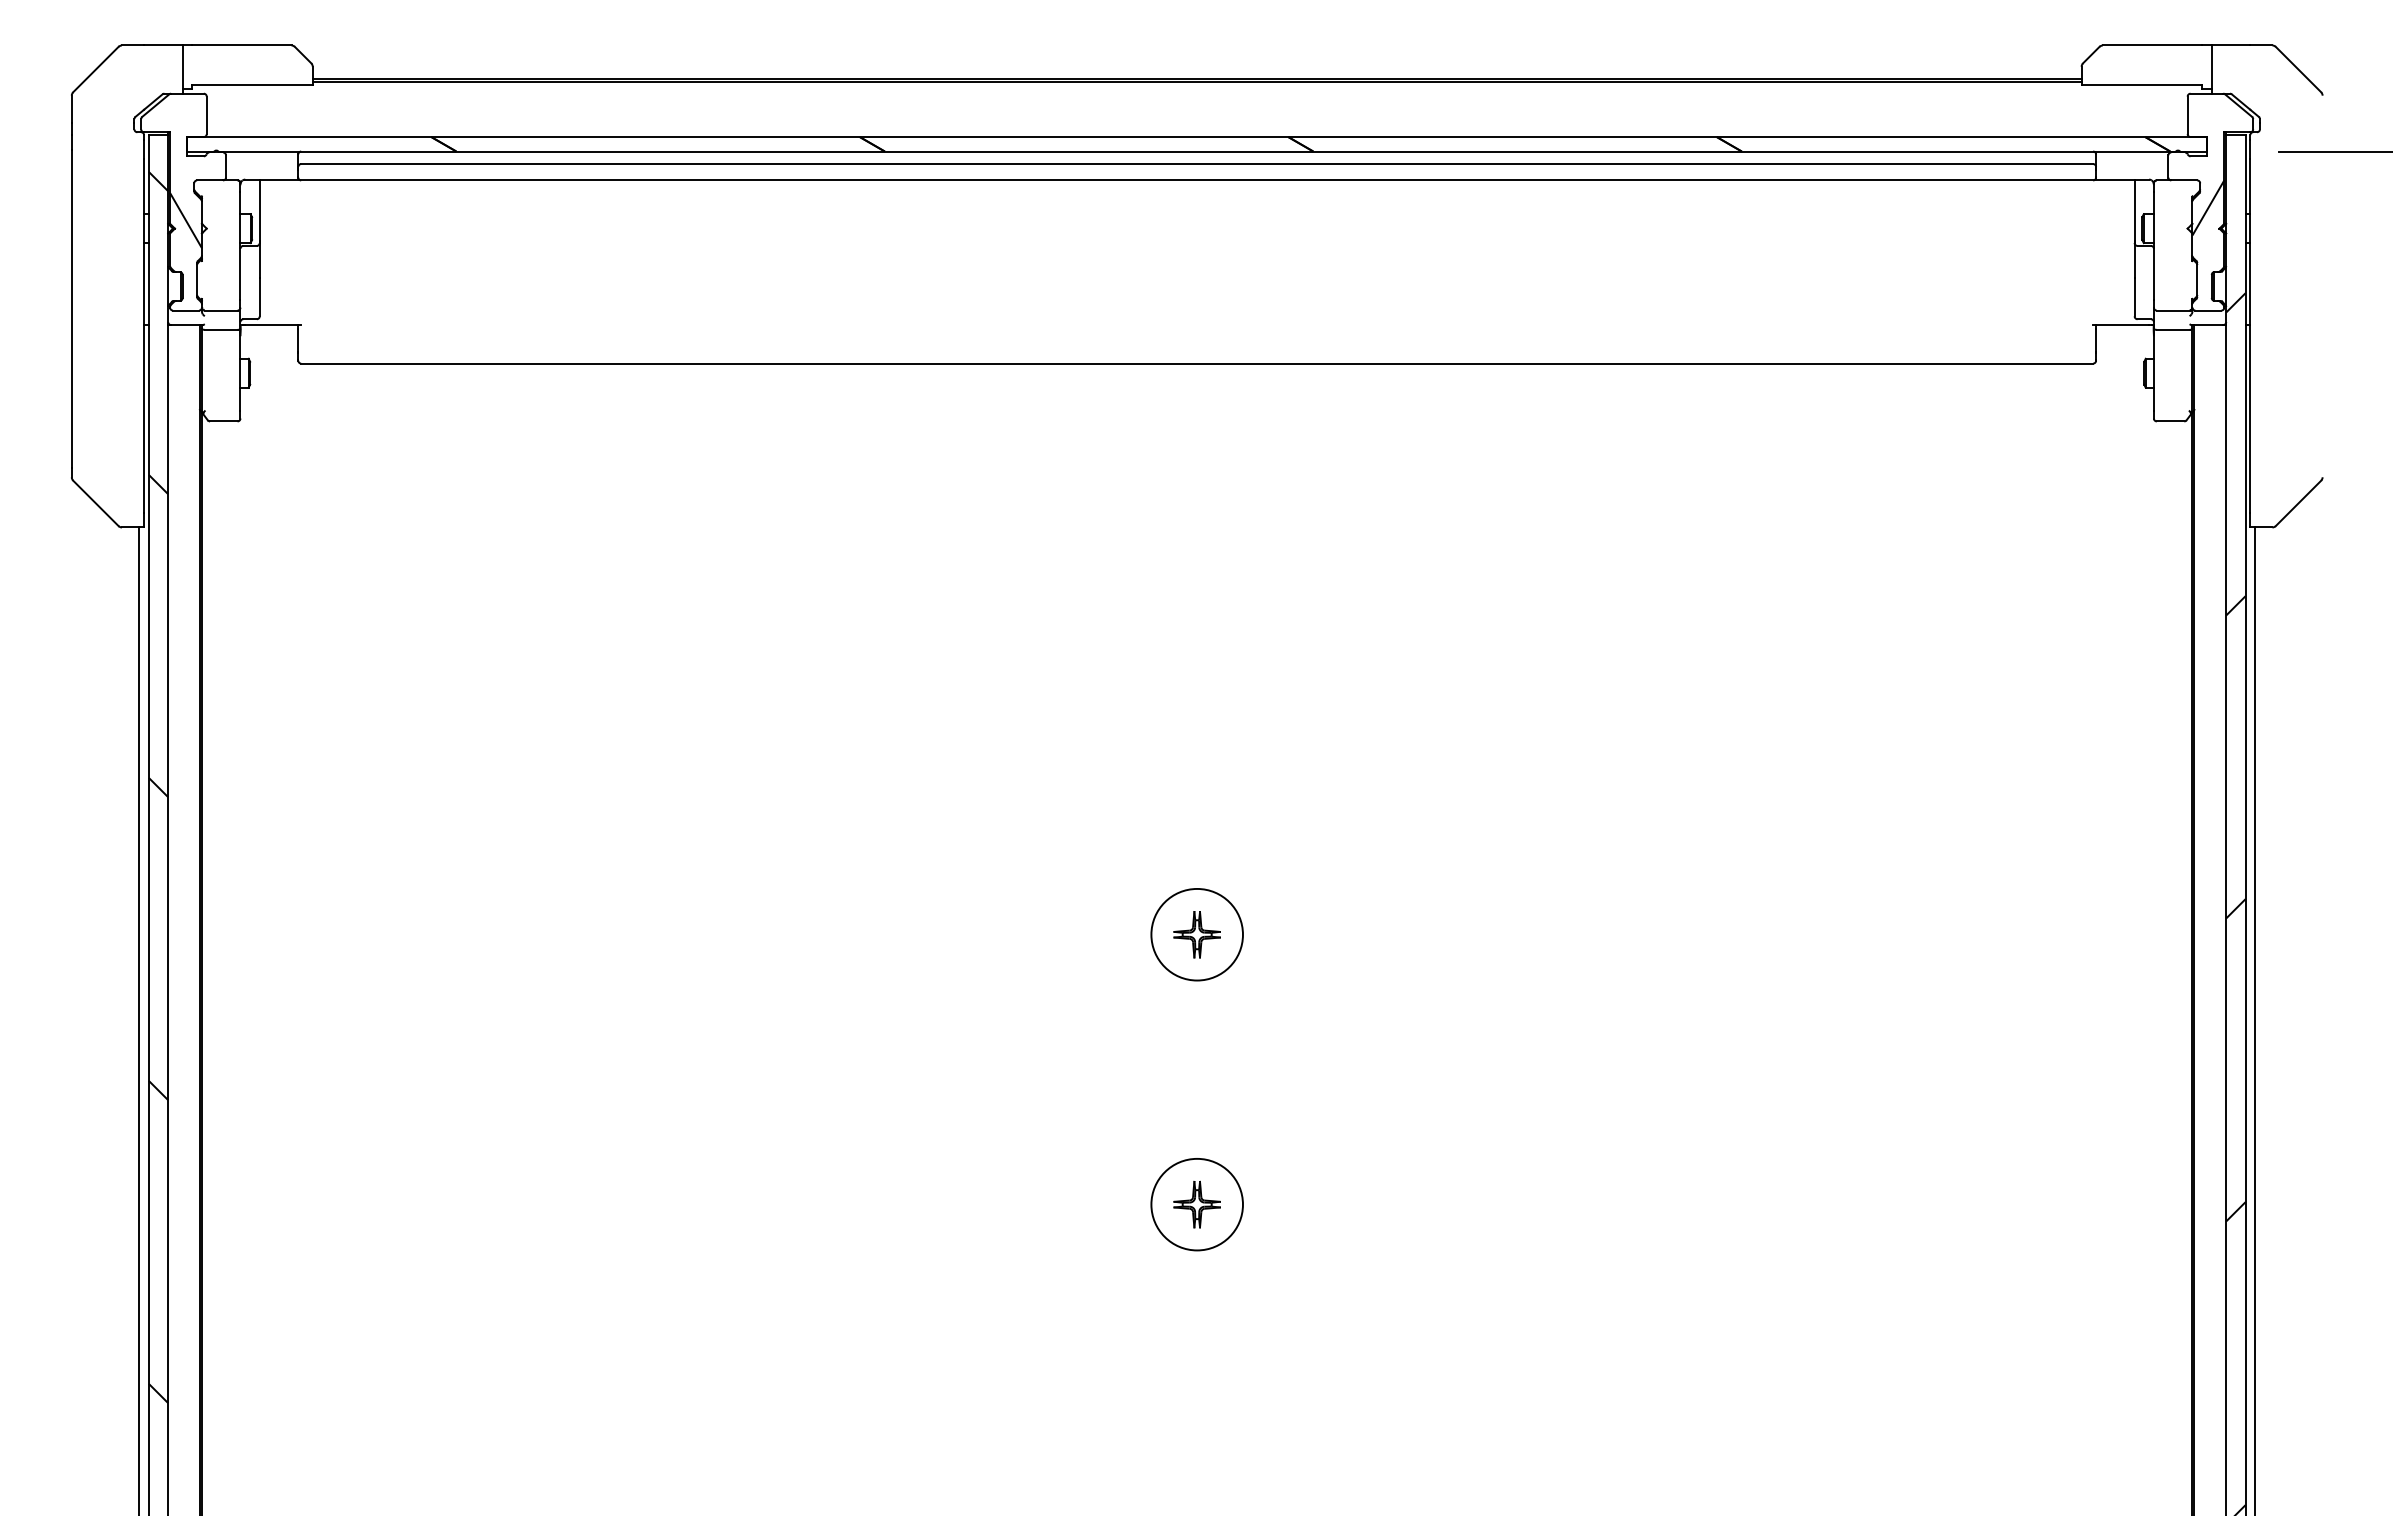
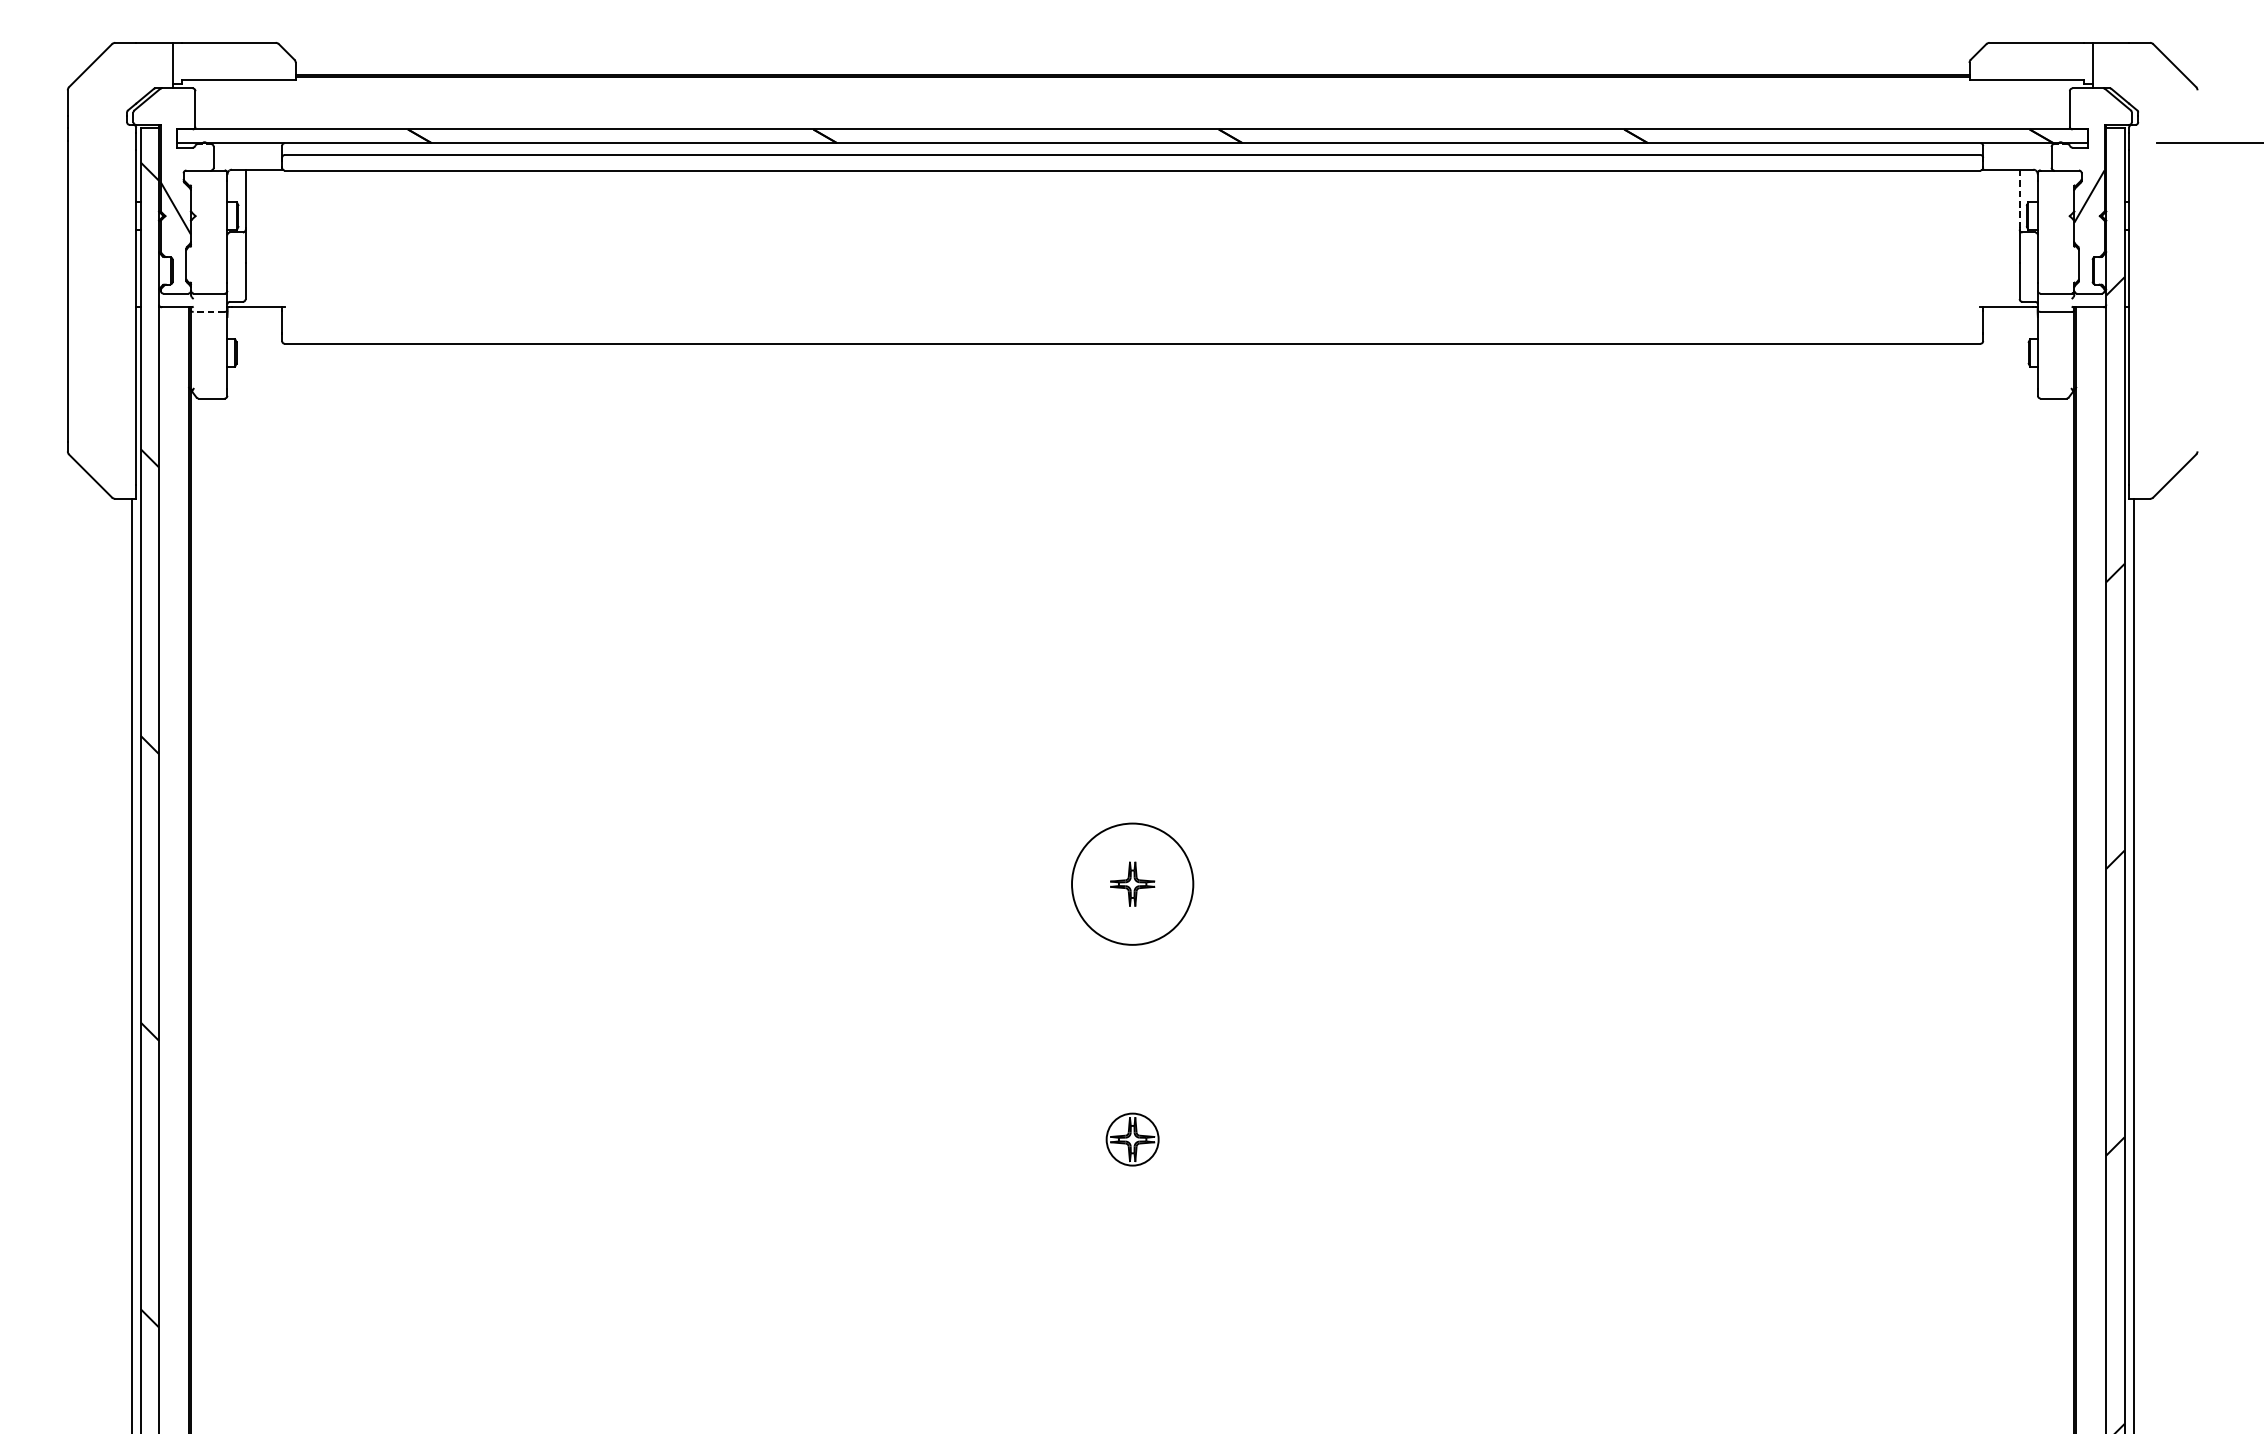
line: (2134, 210) -> (2019, 198), solid -> dashed
line: (220, 329) -> (208, 311), solid -> dashed
circle: (1196, 934) -> (1132, 884), size x1.4
circle: (1196, 1204) -> (1132, 1139), size x0.6

